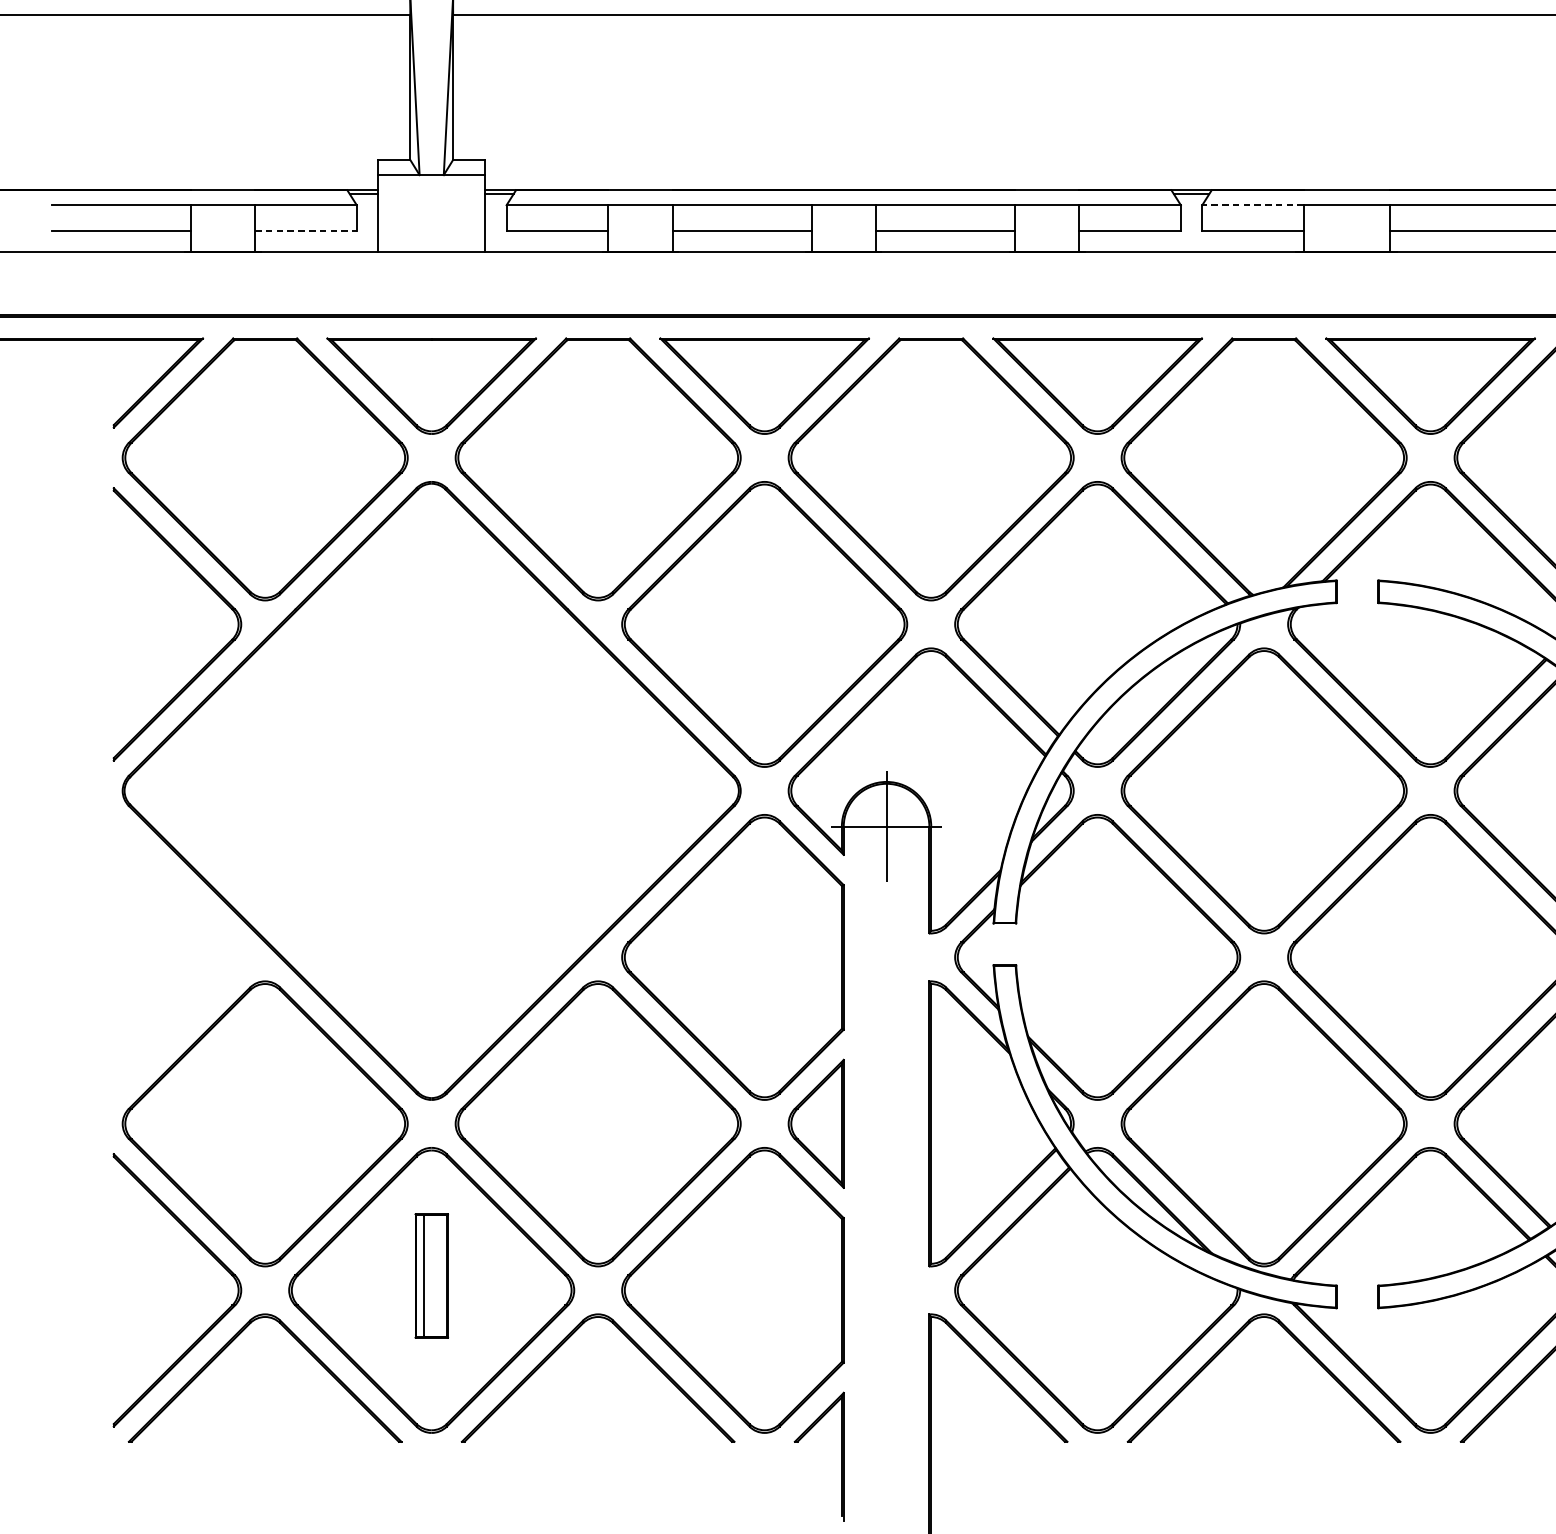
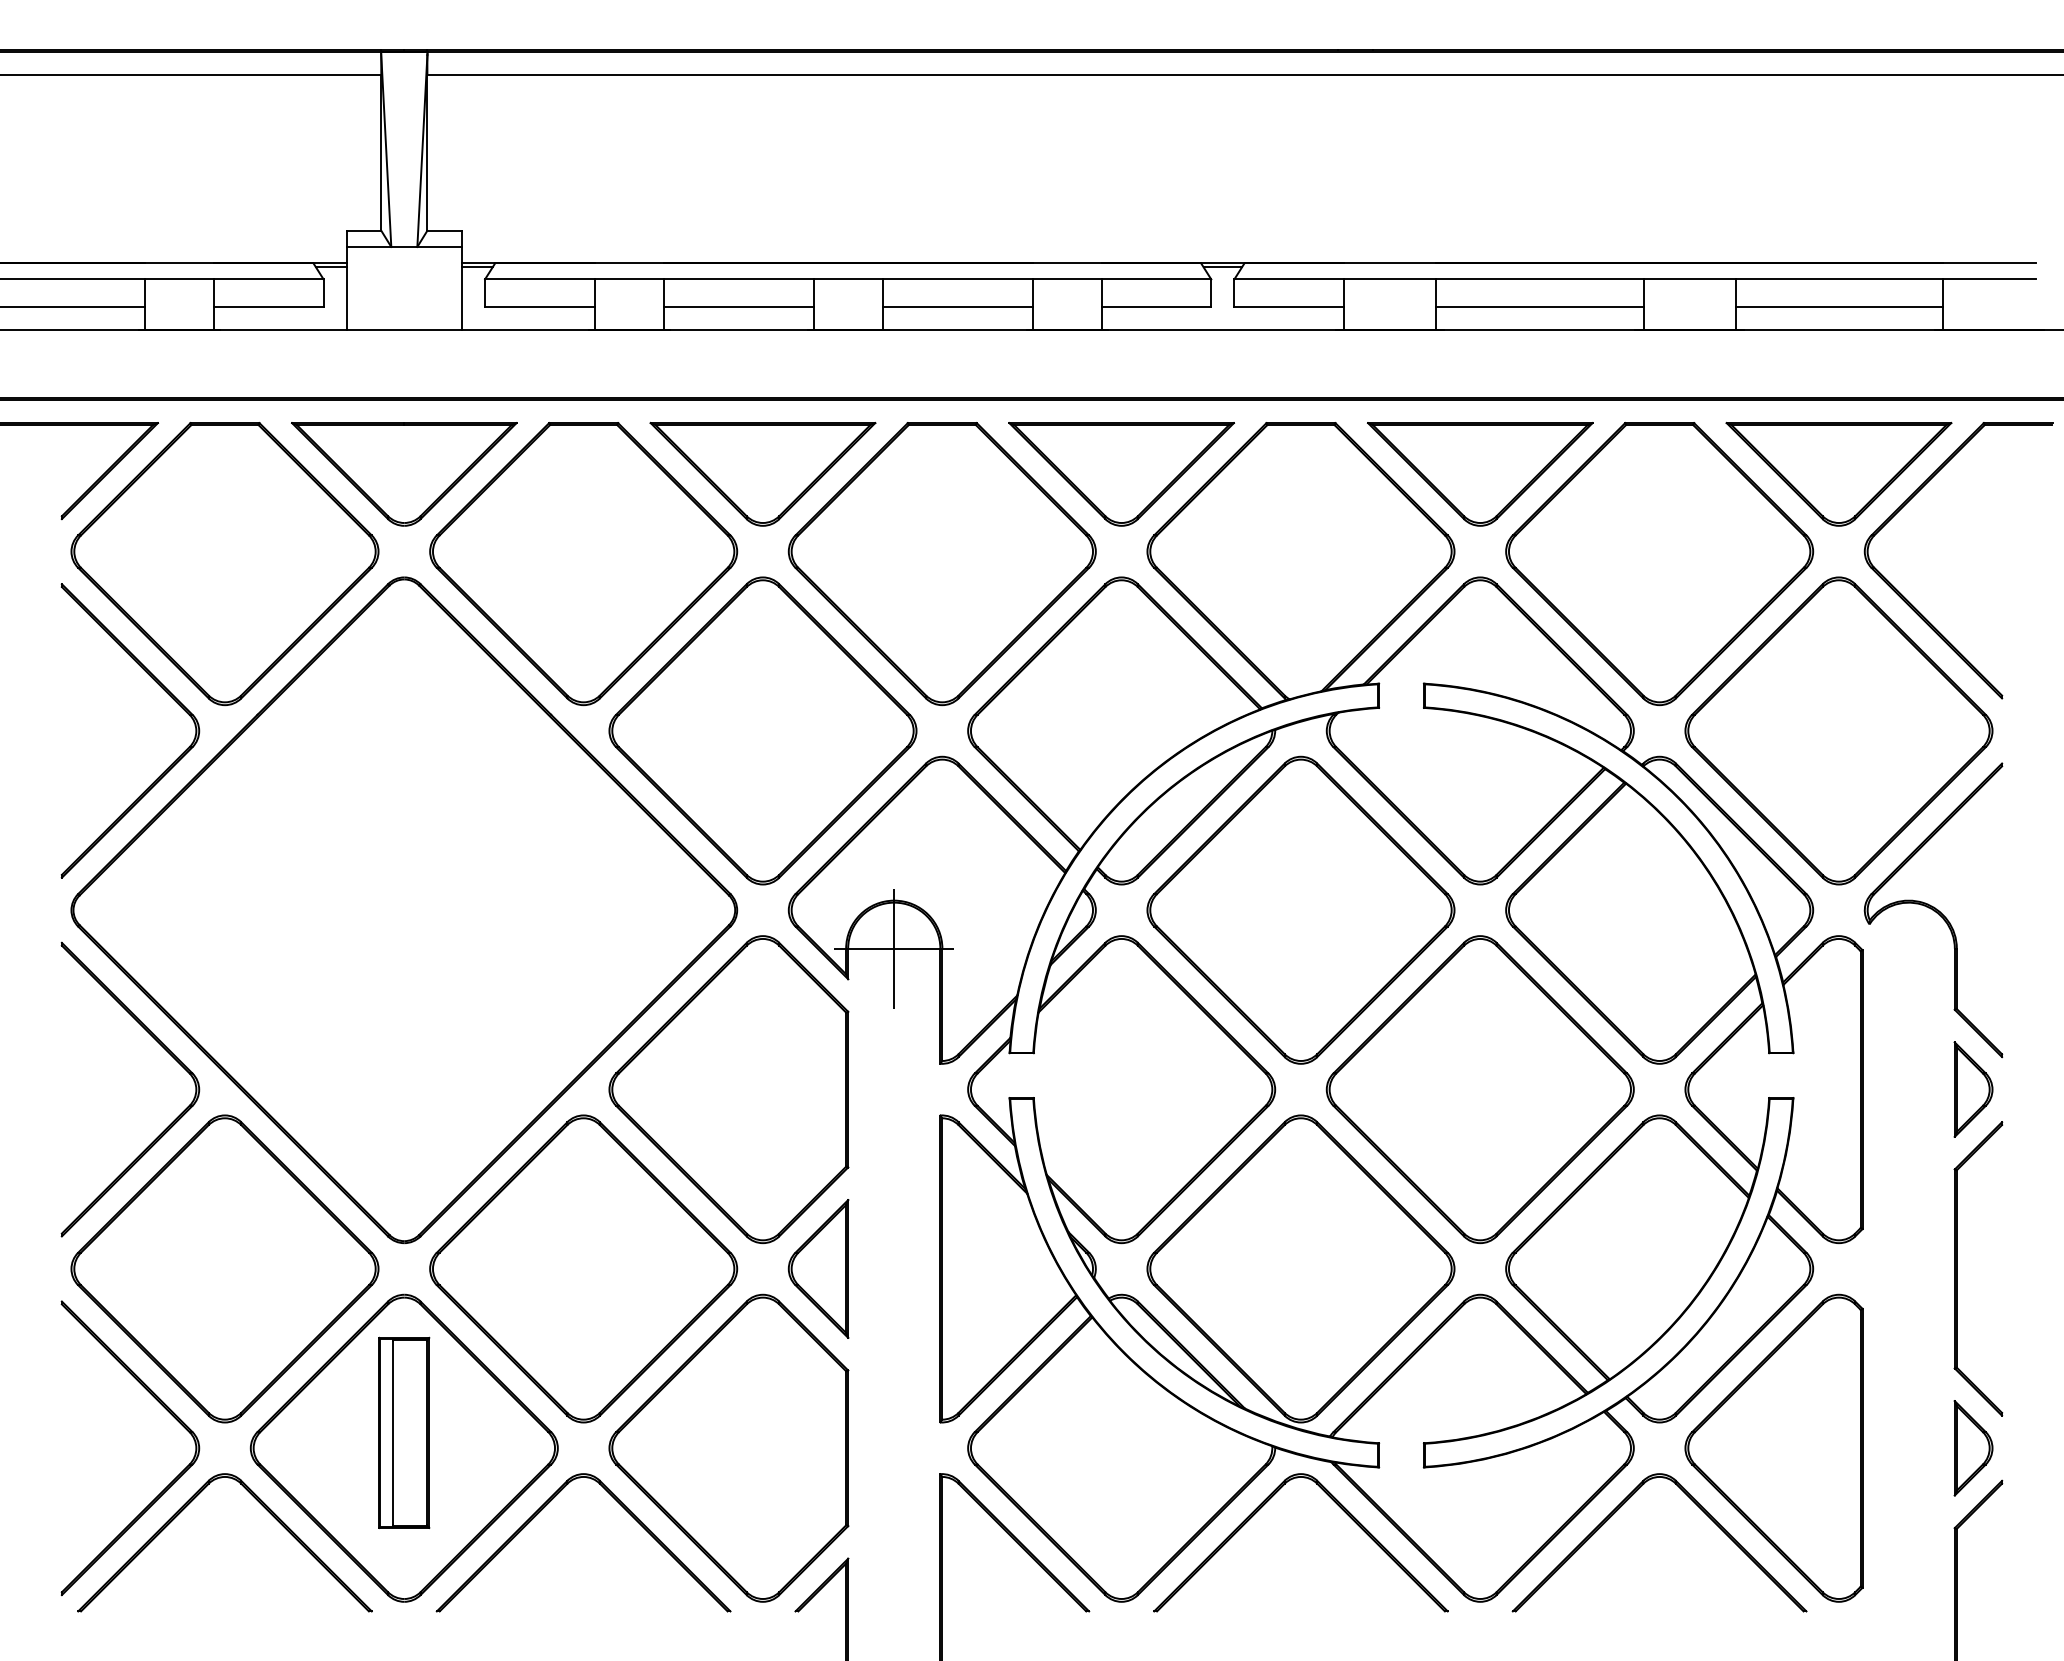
line: (1253, 205) -> (1289, 279), dashed -> solid
line: (305, 231) -> (268, 307), dashed -> solid
part: (211, 922) -> (167, 1052), added
part: (431, 1275) -> (404, 1432), size x1.43

